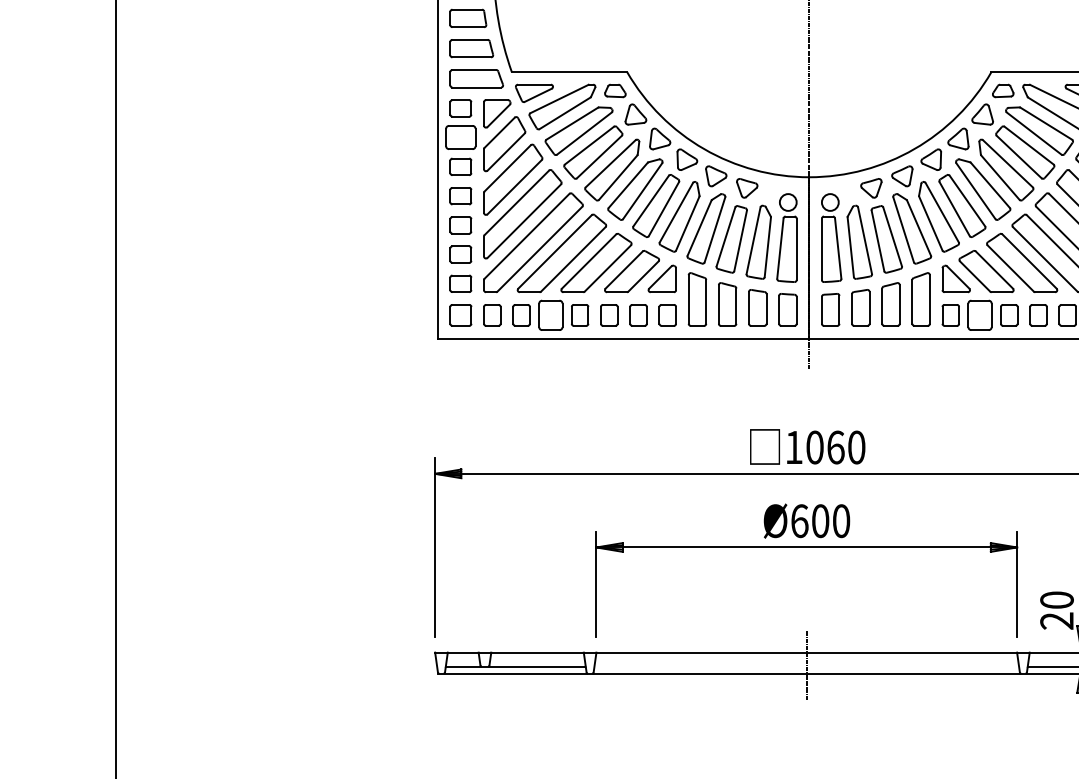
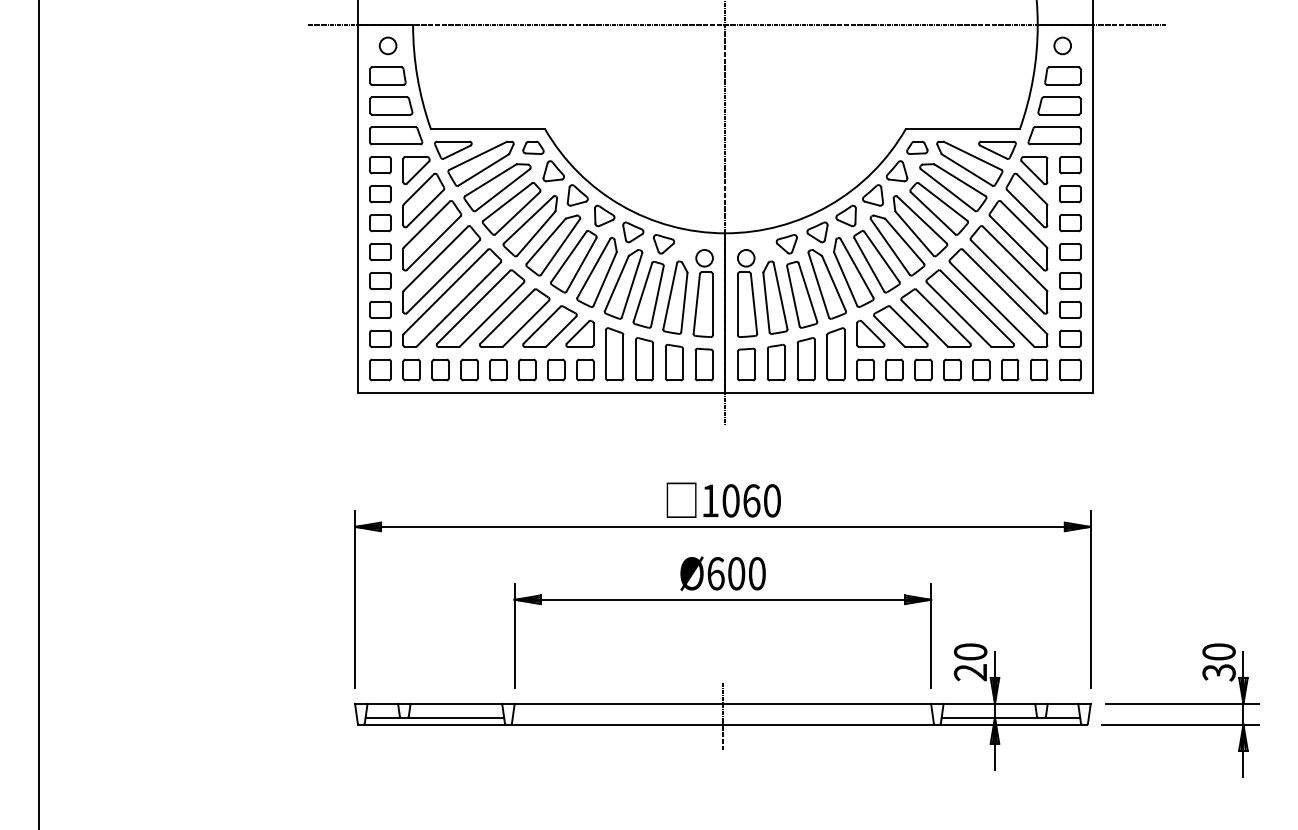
part: (460, 138) -> (380, 194), size x0.71
part: (550, 314) -> (469, 369), size x0.71
part: (980, 314) -> (894, 369), size x0.71

